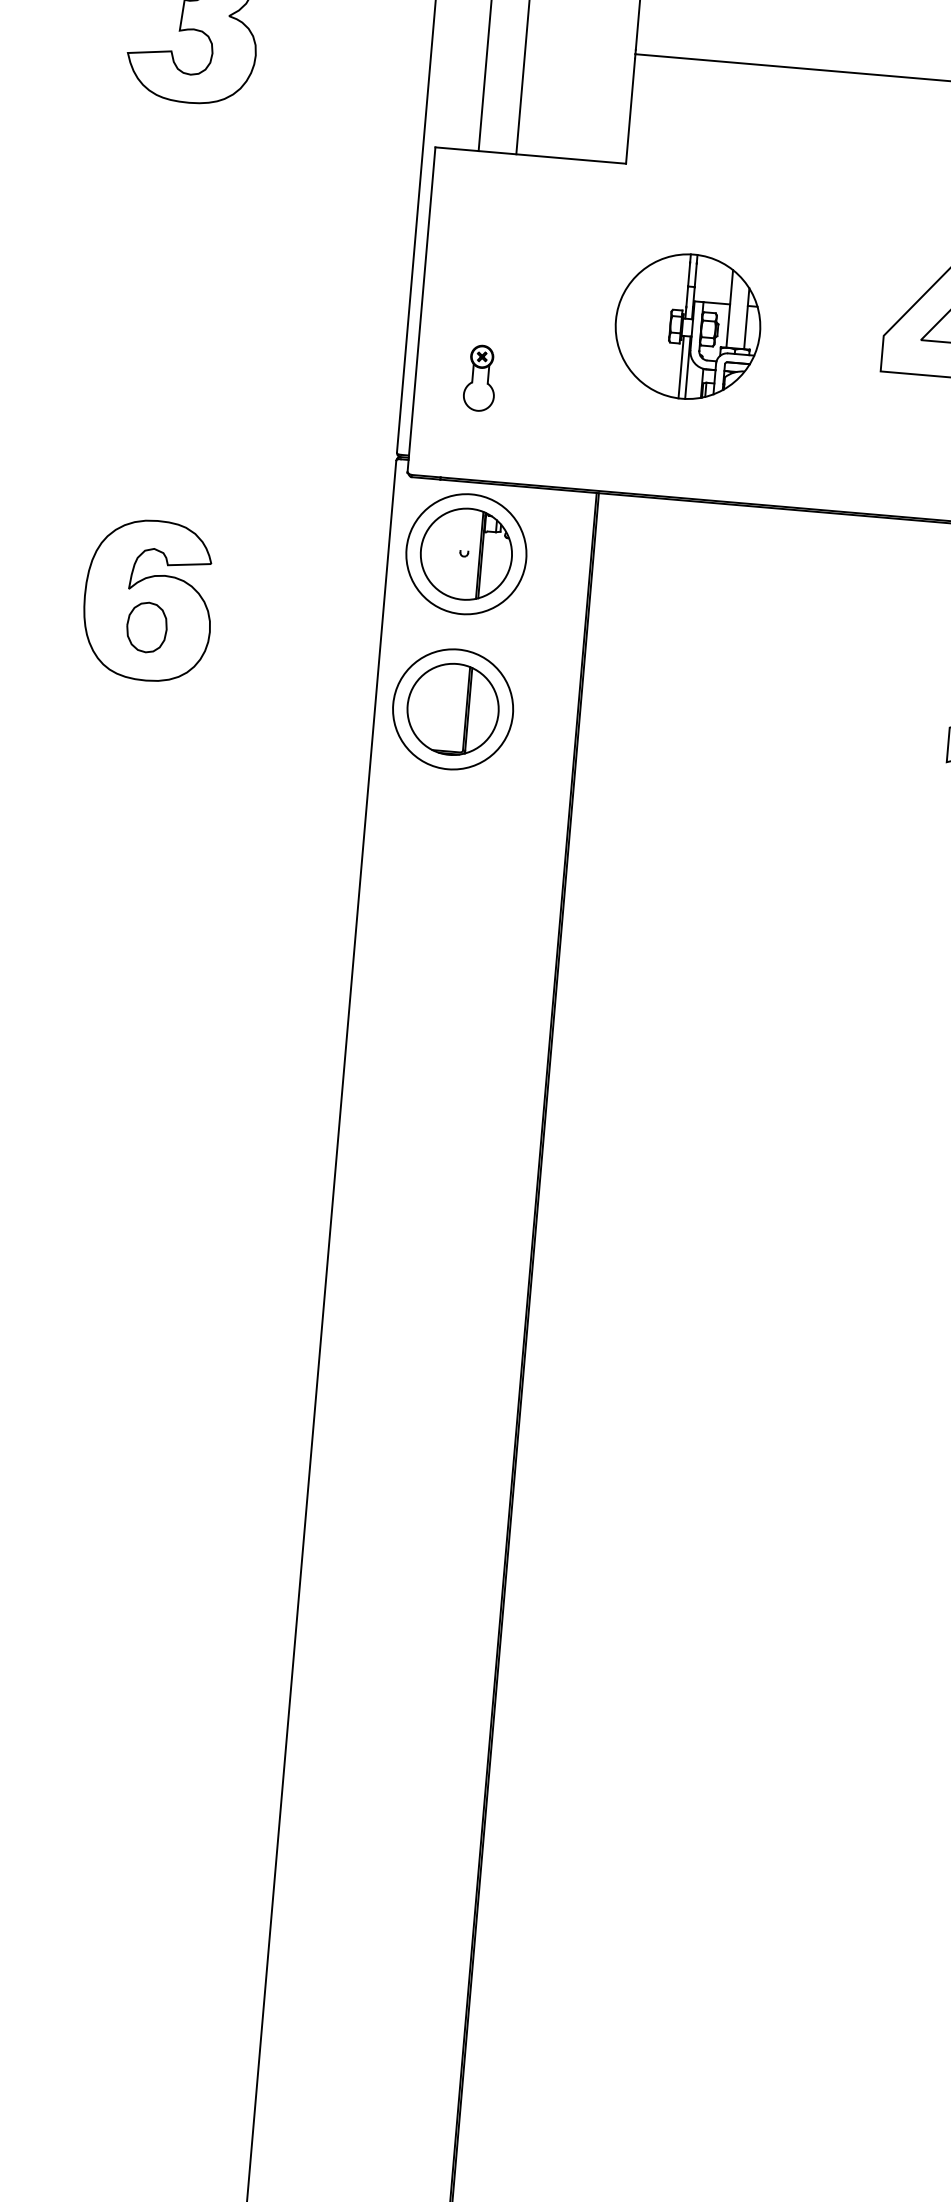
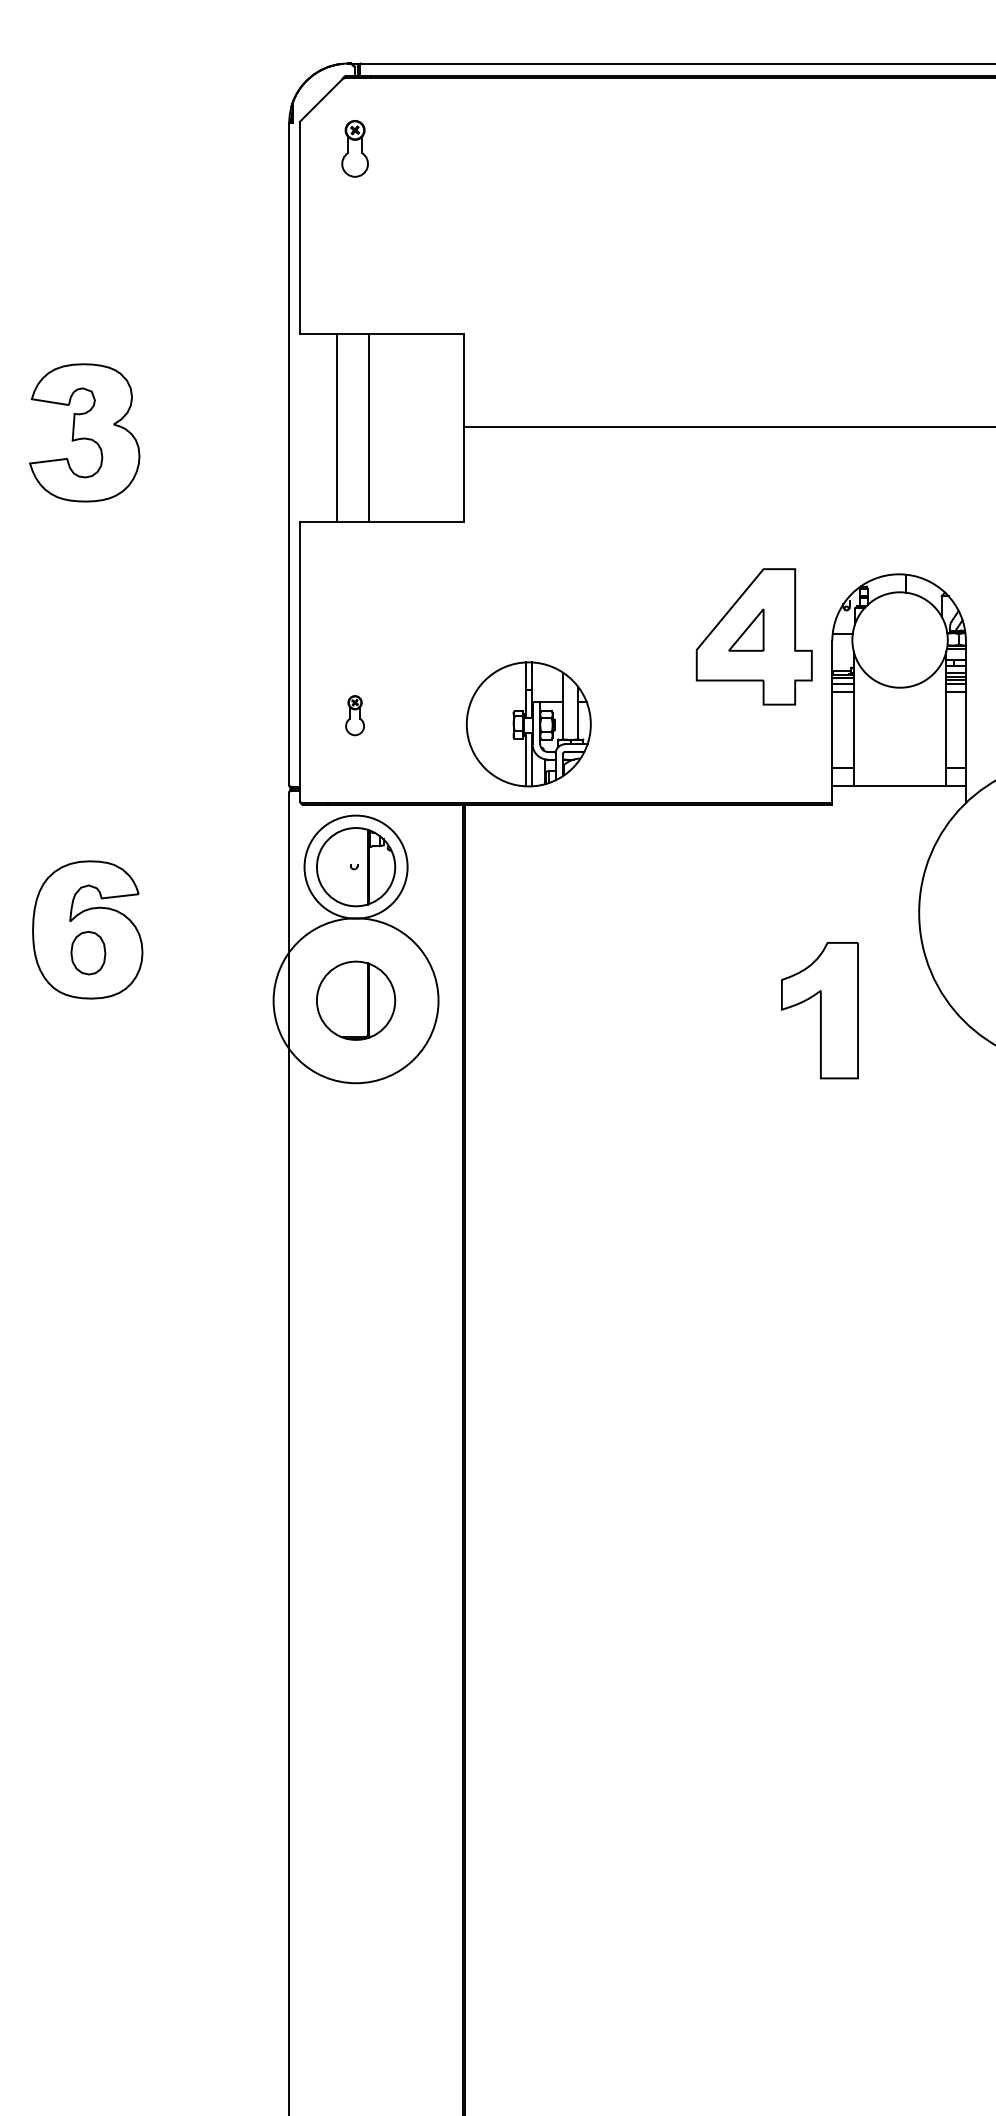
part: (687, 326) -> (528, 724), moved
part: (479, 377) -> (354, 715), size x0.7
circle: (452, 709) -> (355, 1000), size x1.6

